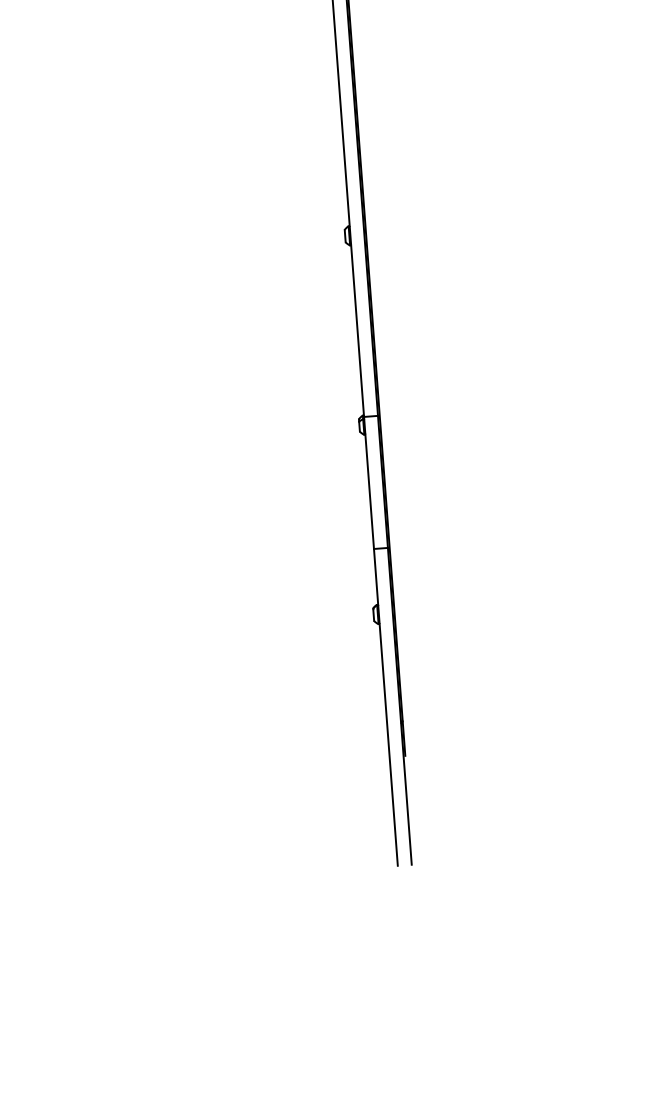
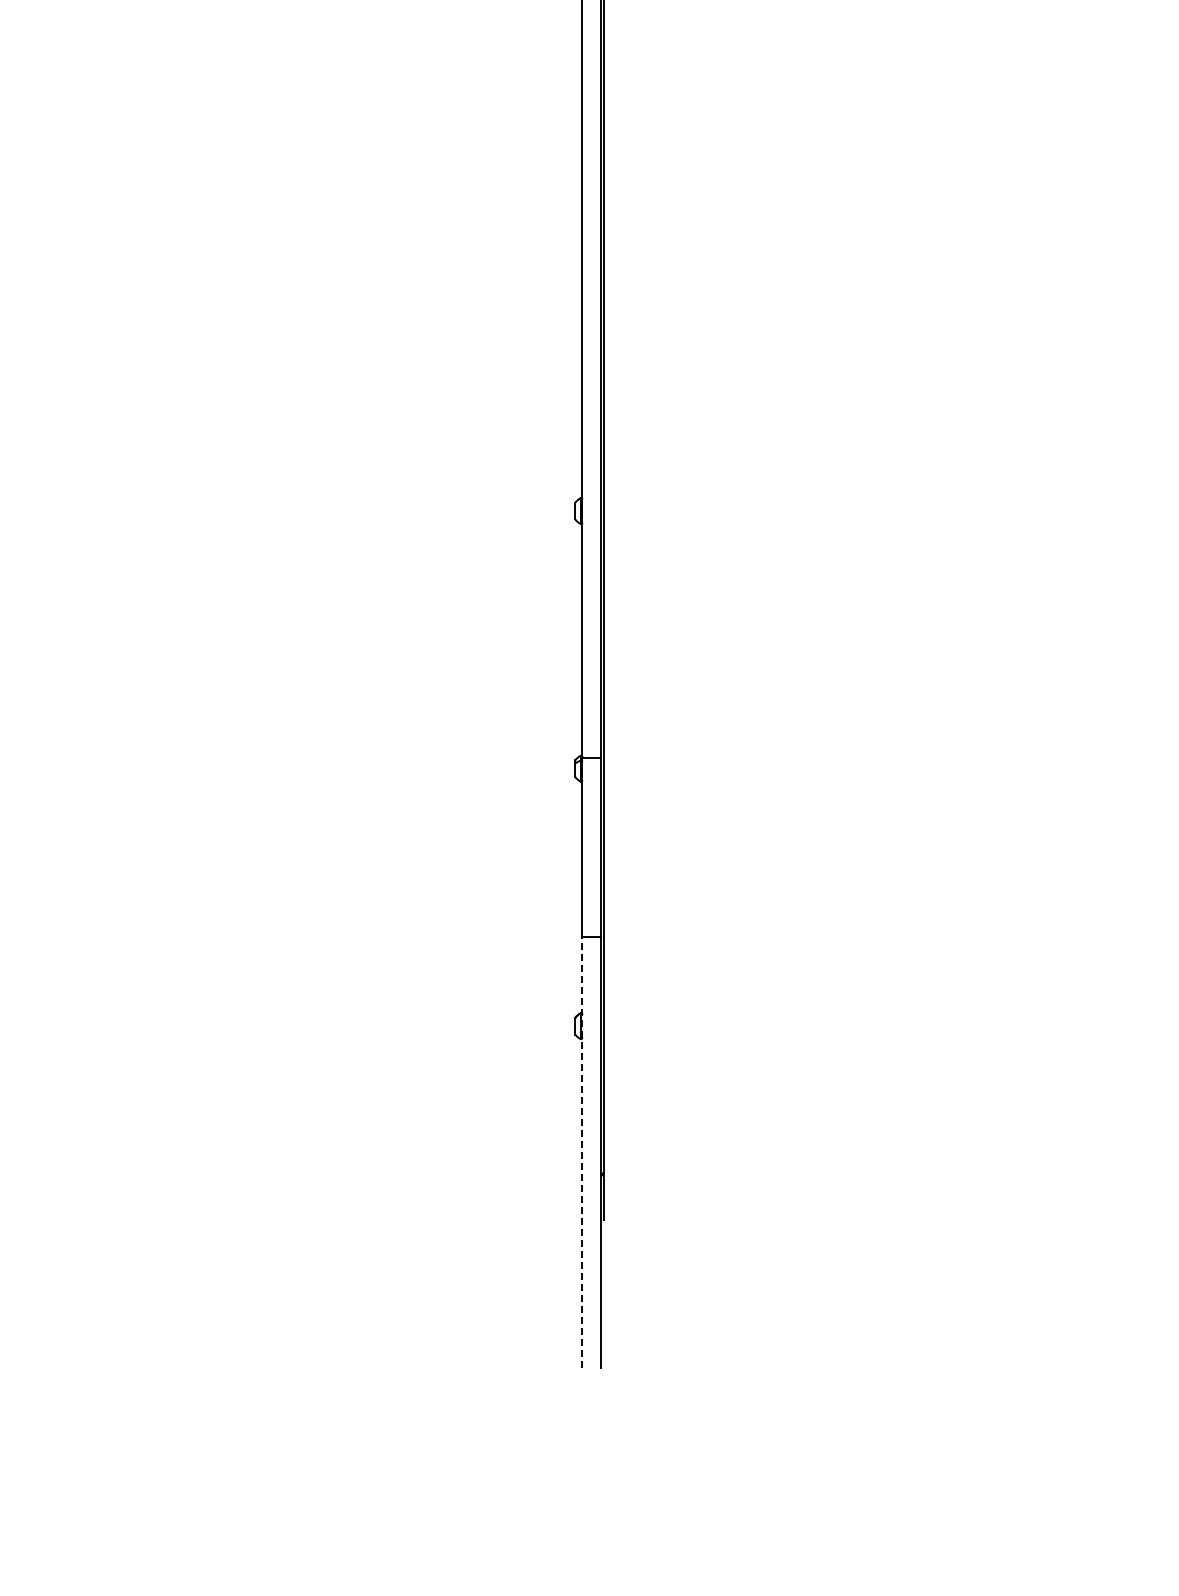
line: (385, 707) -> (582, 1152), solid -> dashed

